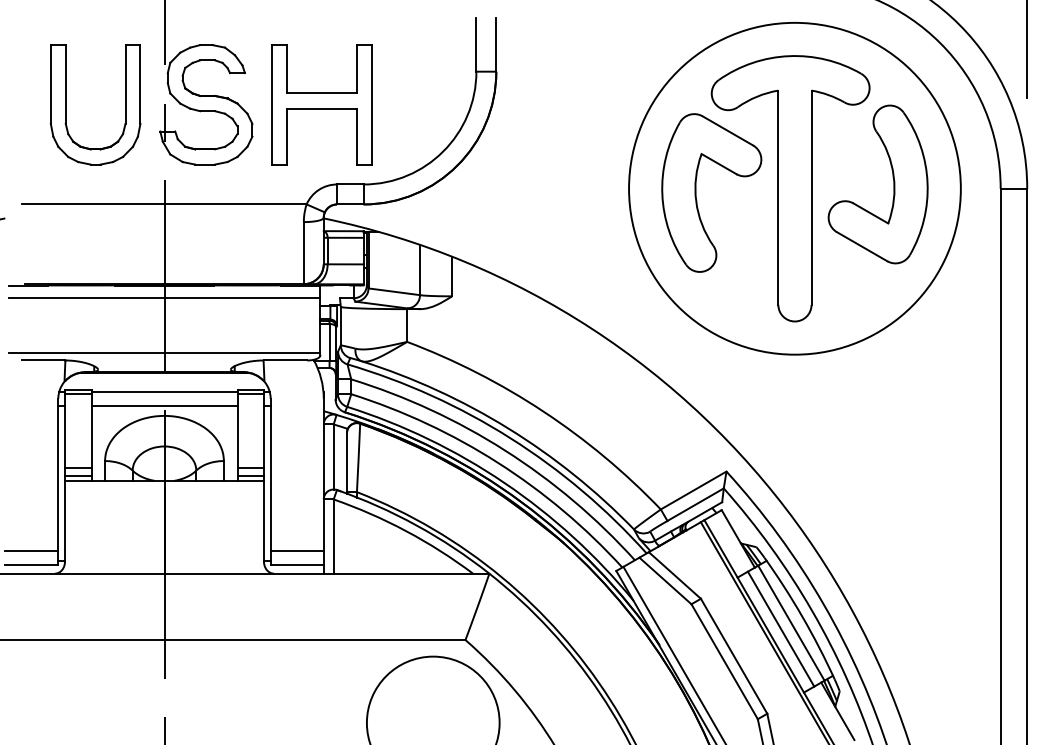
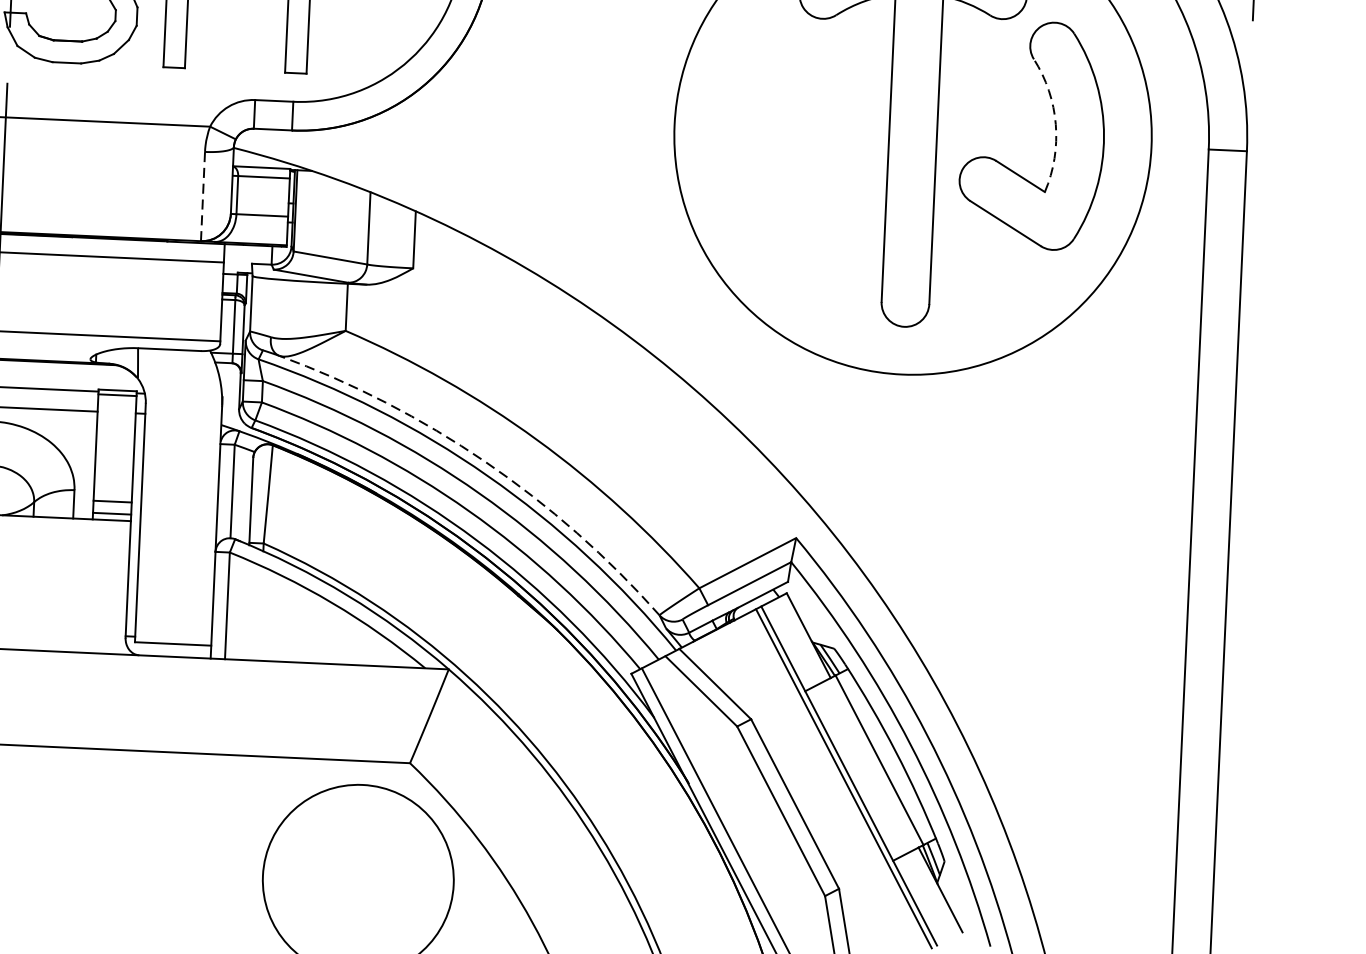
arc: (893, 176) -> (1055, 124), solid -> dashed
part: (696, 192) -> (771, 135), removed
line: (303, 252) -> (202, 195), solid -> dashed
arc: (508, 428) -> (485, 461), solid -> dashed
line: (296, 551) -> (172, 624), removed
line: (780, 628) -> (863, 767), removed

